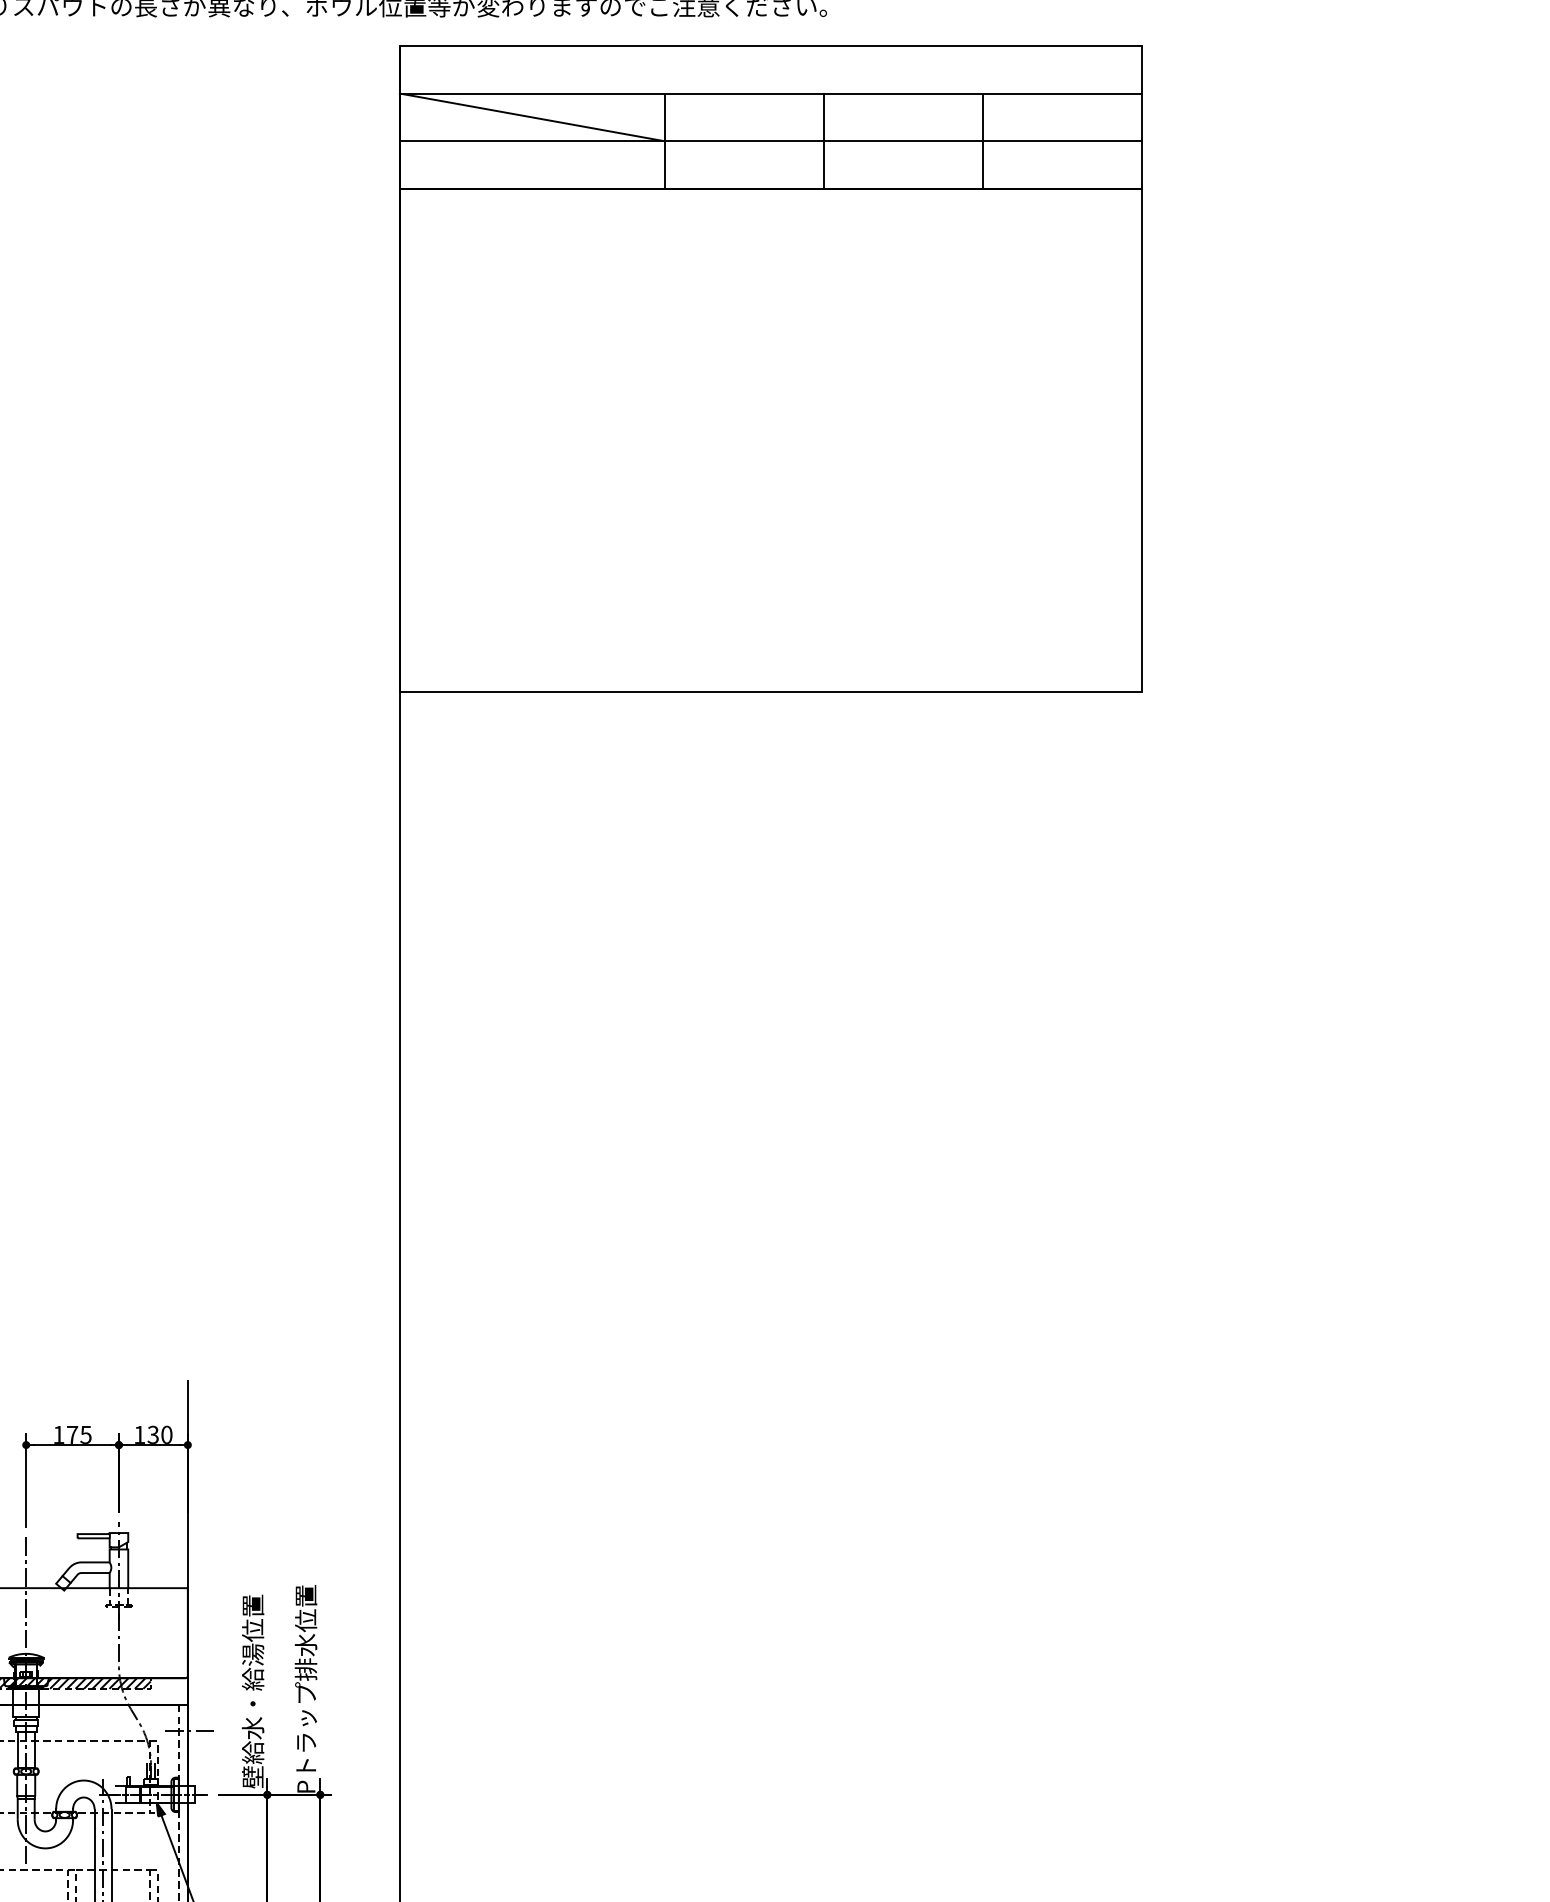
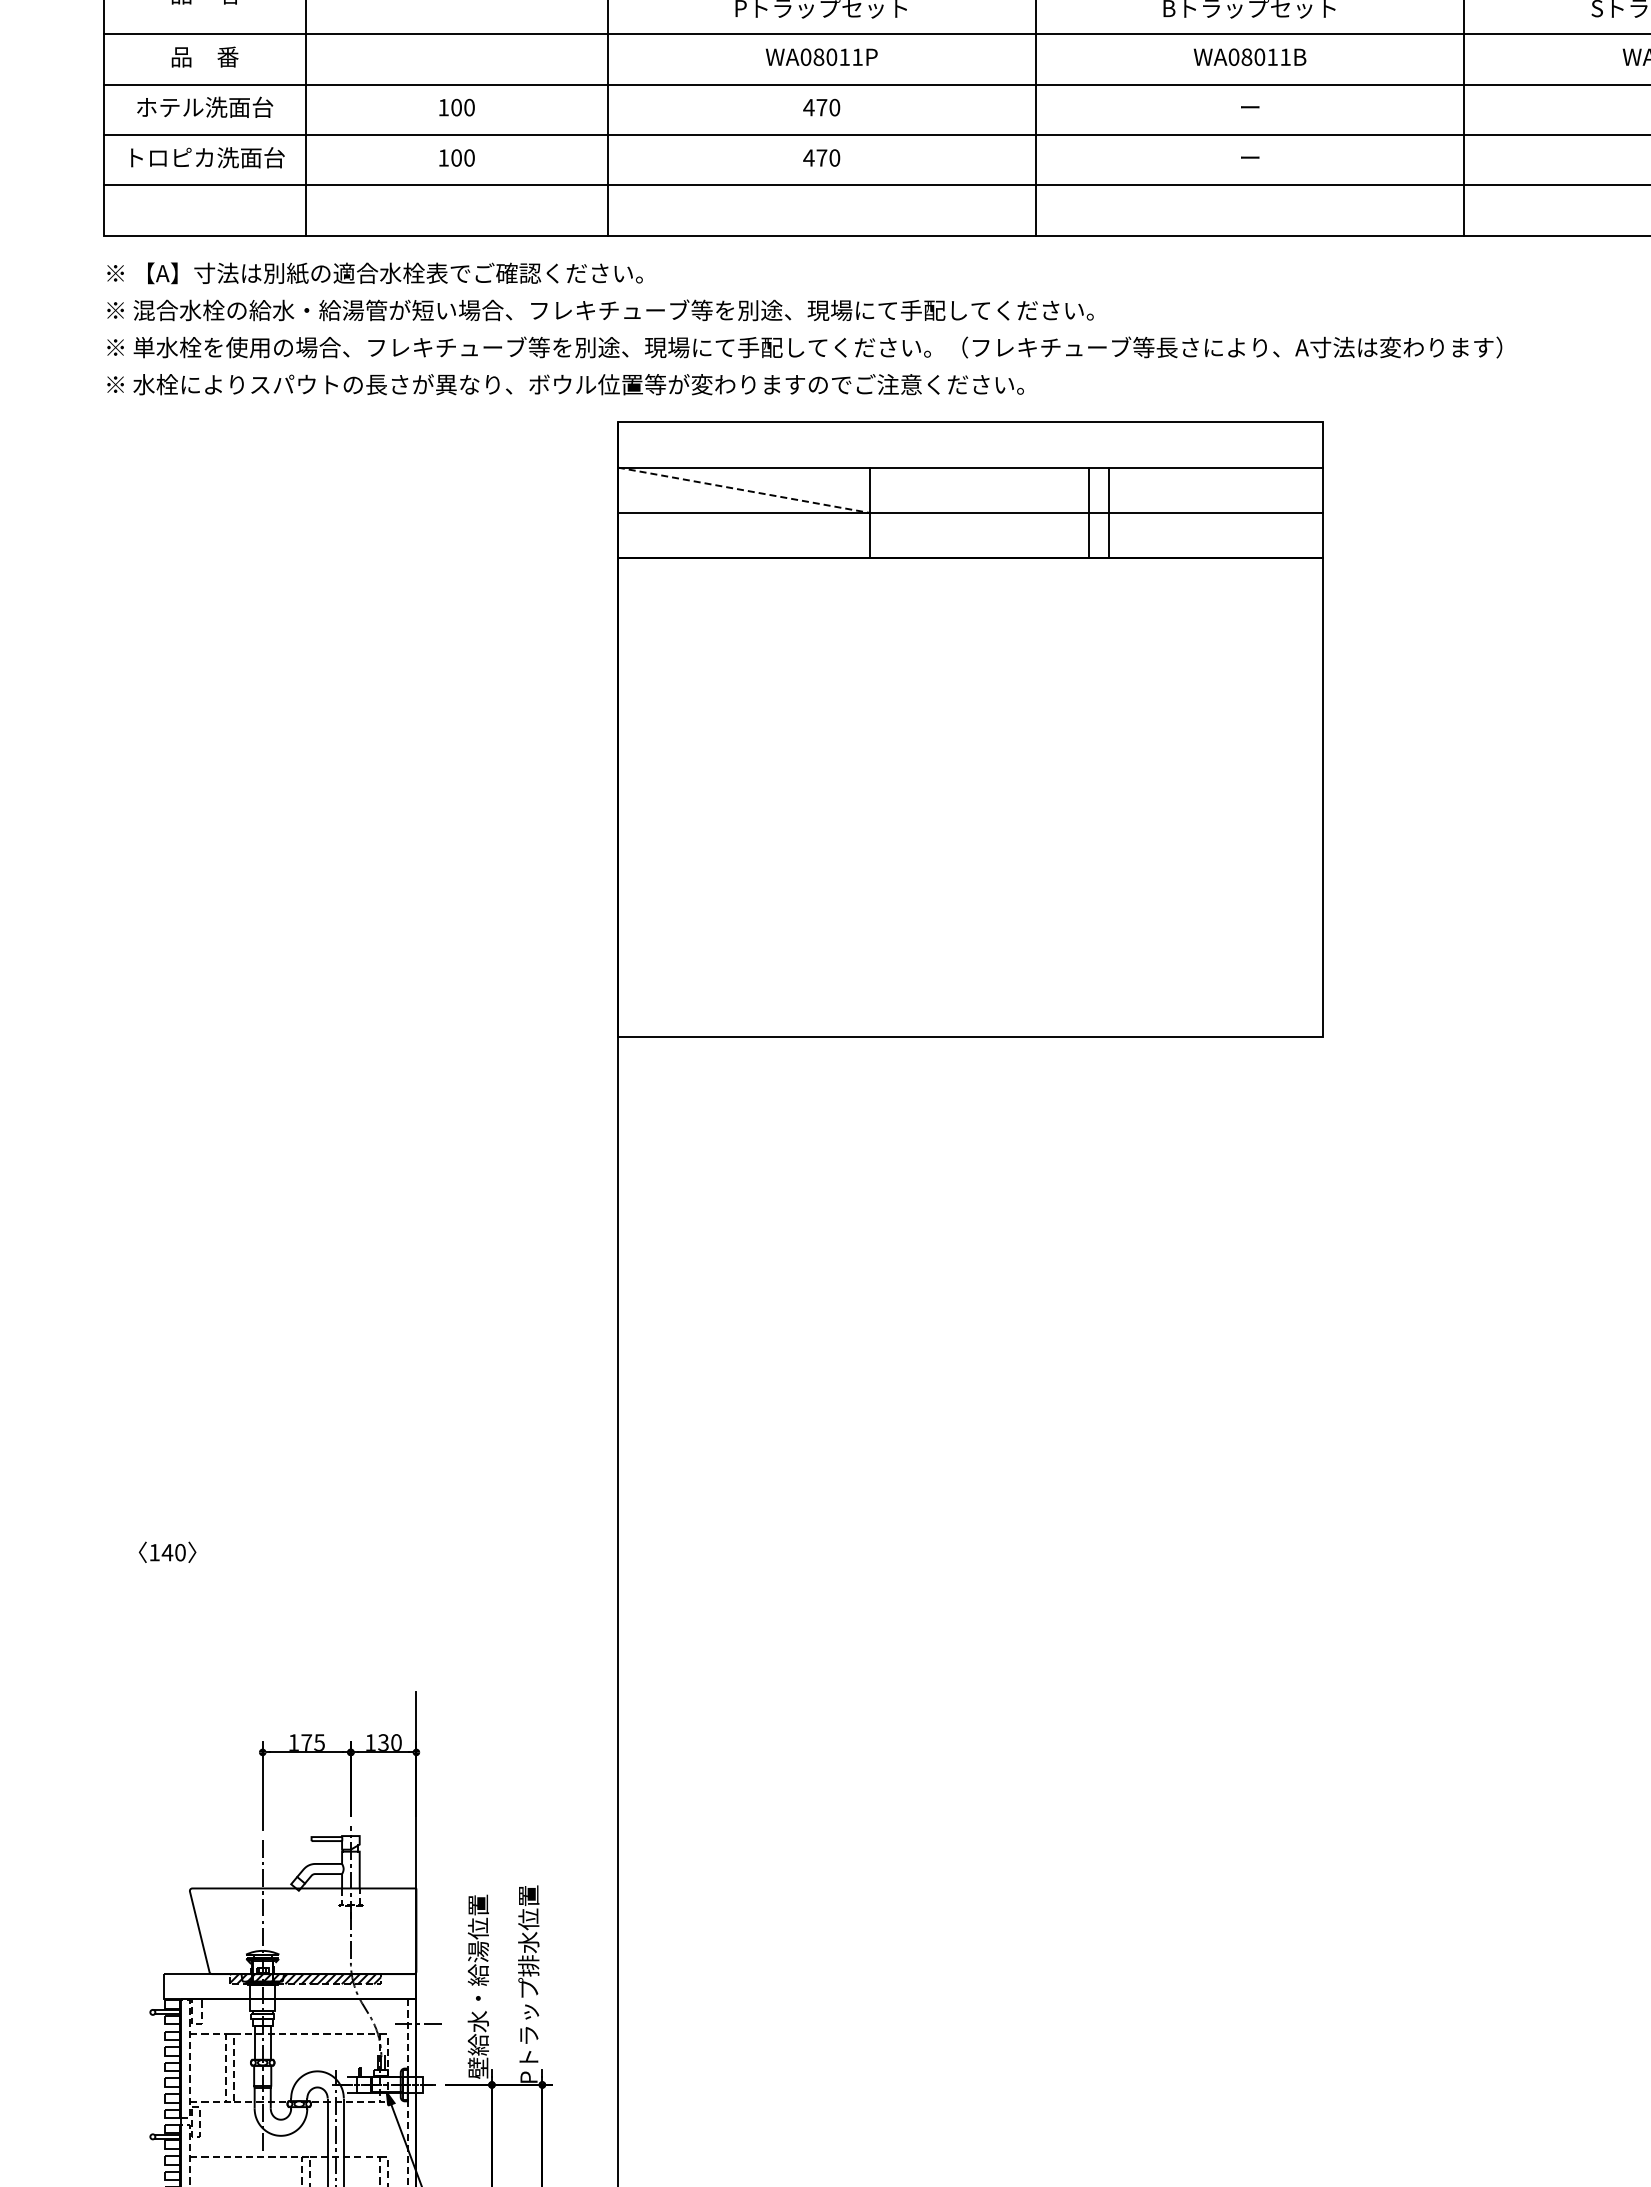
line: (531, 117) -> (743, 490), solid -> dashed
line: (824, 140) -> (1109, 512), moved
line: (983, 140) -> (1089, 512), moved

